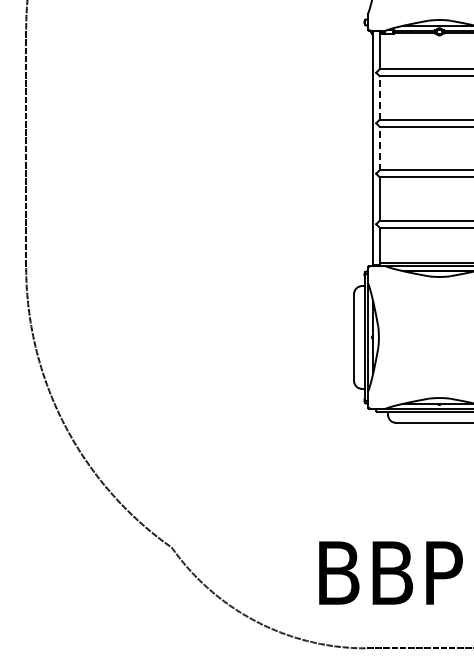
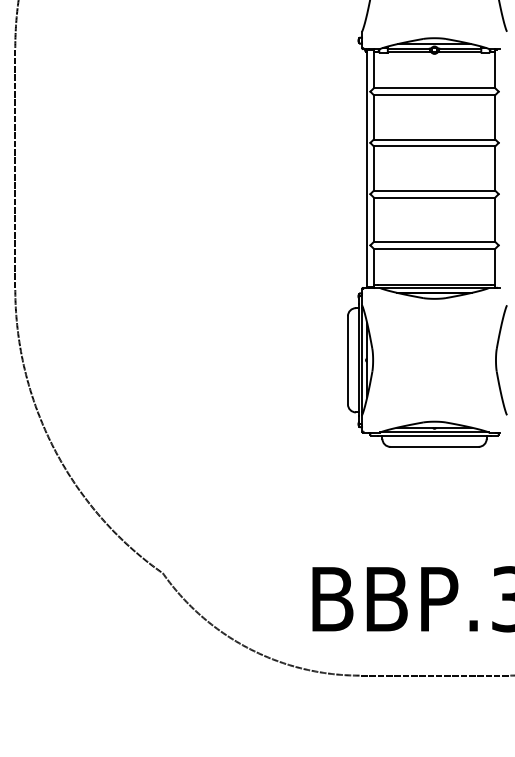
line: (379, 97) -> (373, 116), dashed -> solid
line: (379, 148) -> (373, 168), dashed -> solid

